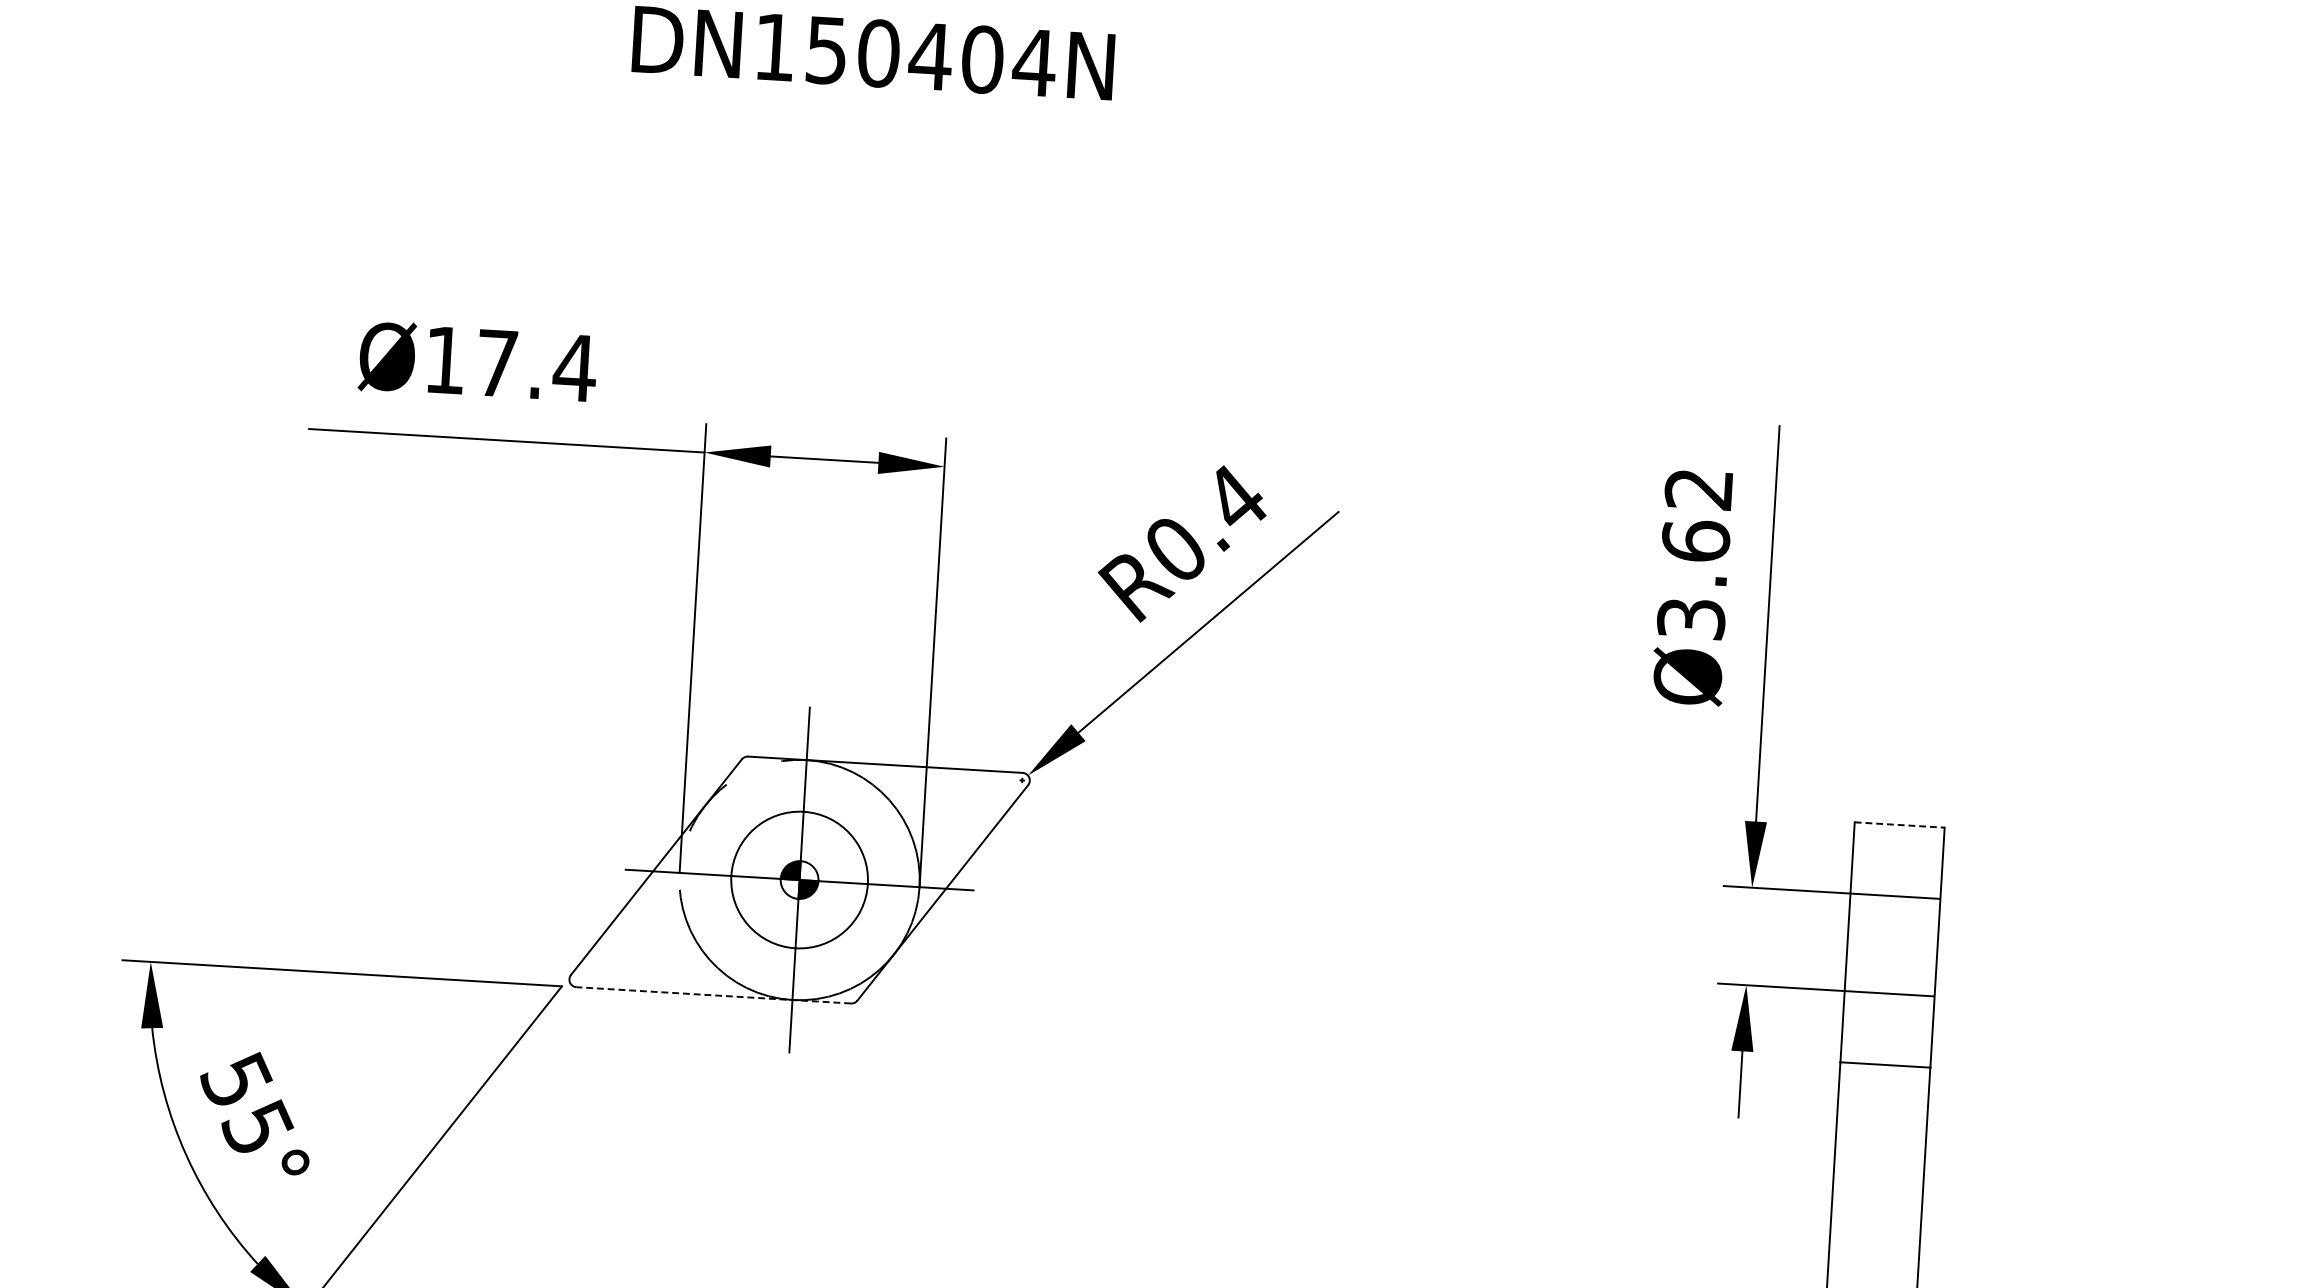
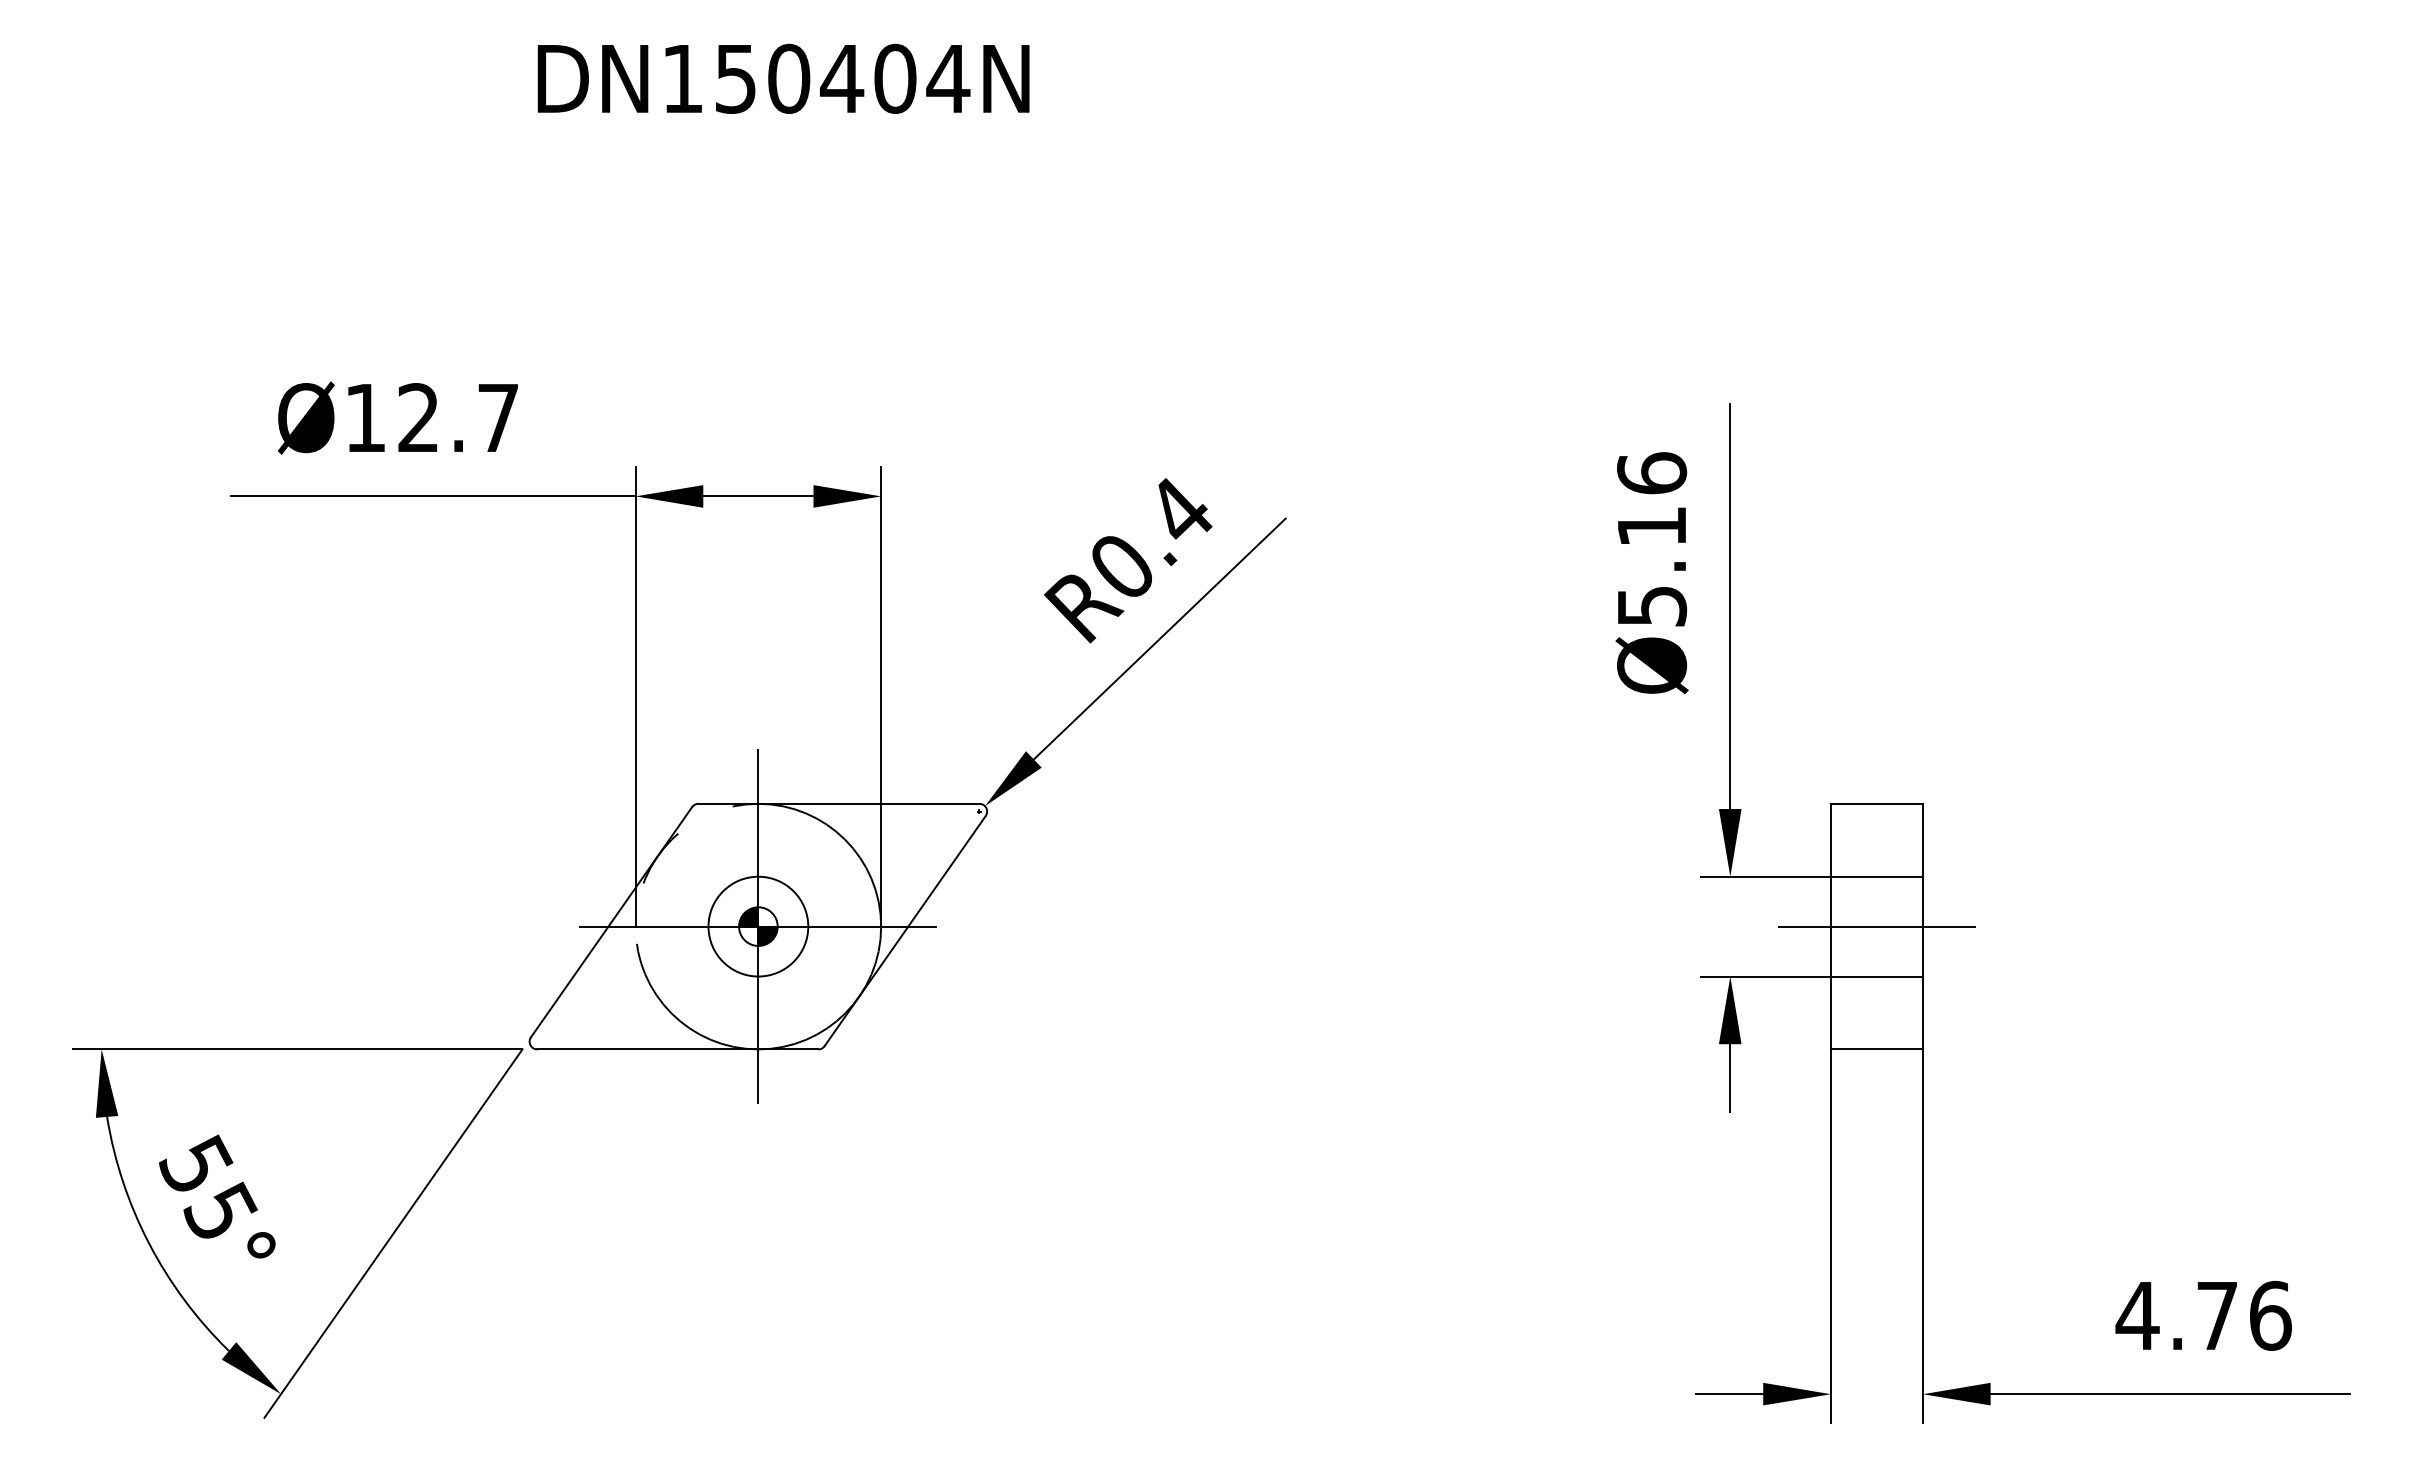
text: (537, 365) -> (459, 417), Ø17.4 -> Ø12.7
text: (1695, 553) -> (1652, 539), Ø3.62 -> Ø5.16
line: (1900, 824) -> (1877, 803), dashed -> solid
circle: (799, 879) -> (758, 926), size x0.71
line: (1892, 944) -> (1876, 926), added
line: (713, 995) -> (677, 1049), dashed -> solid

